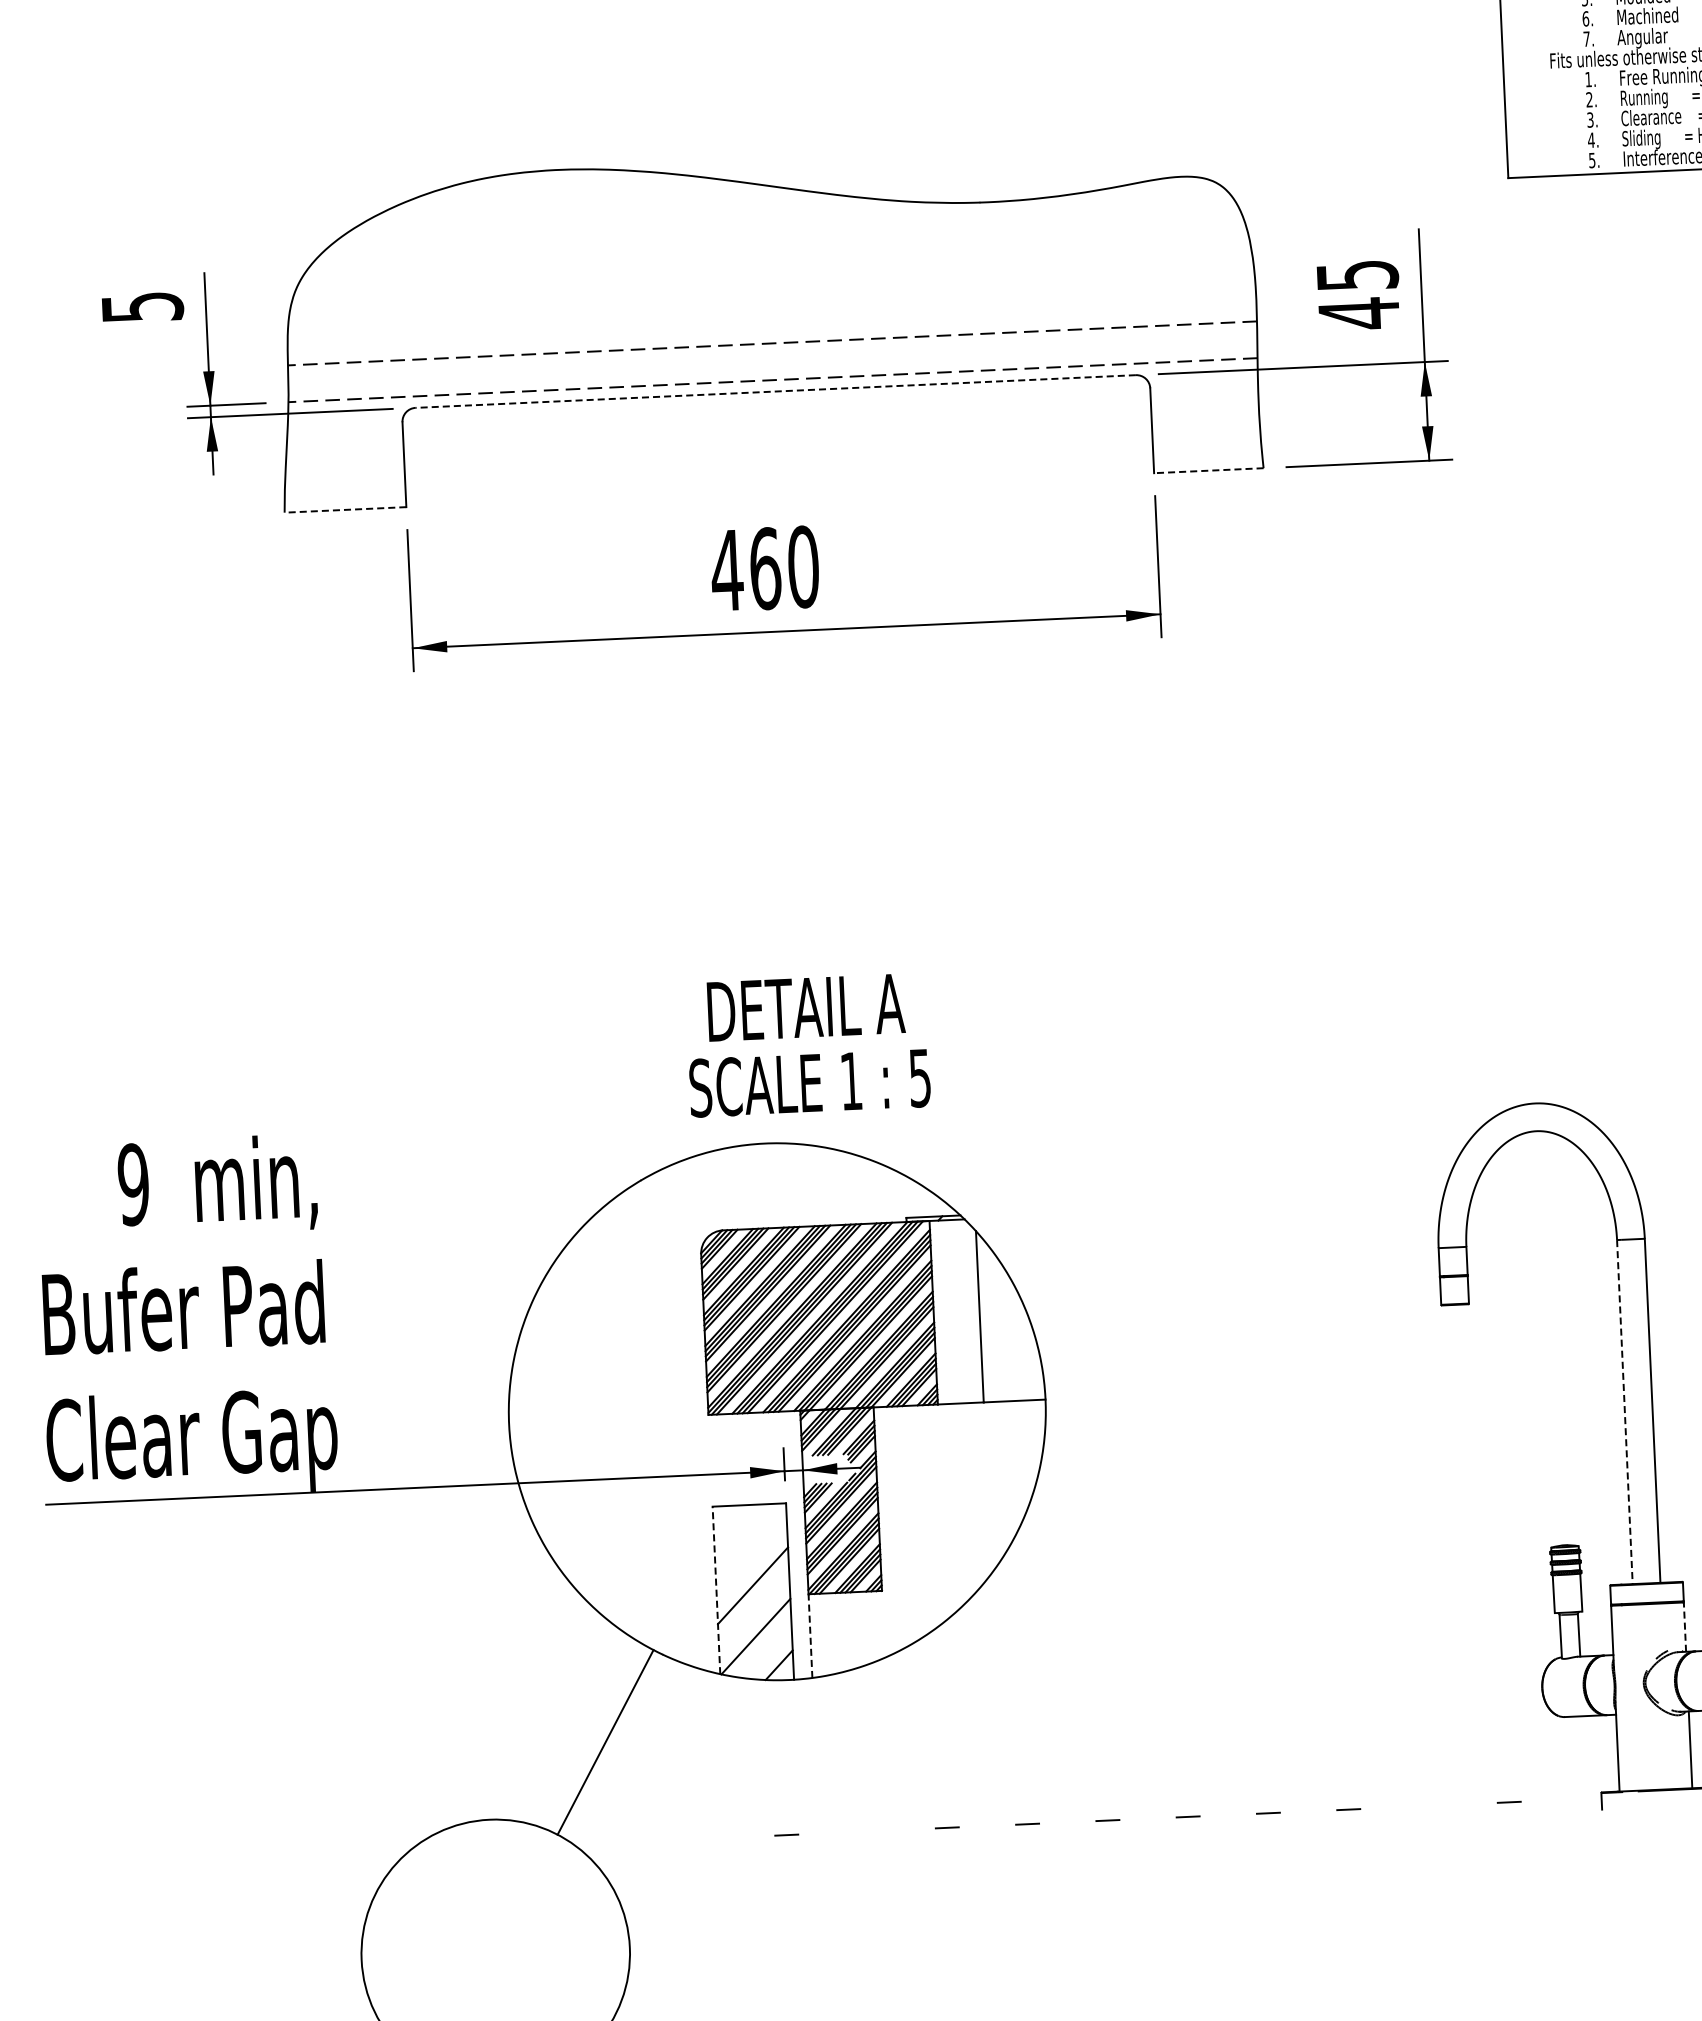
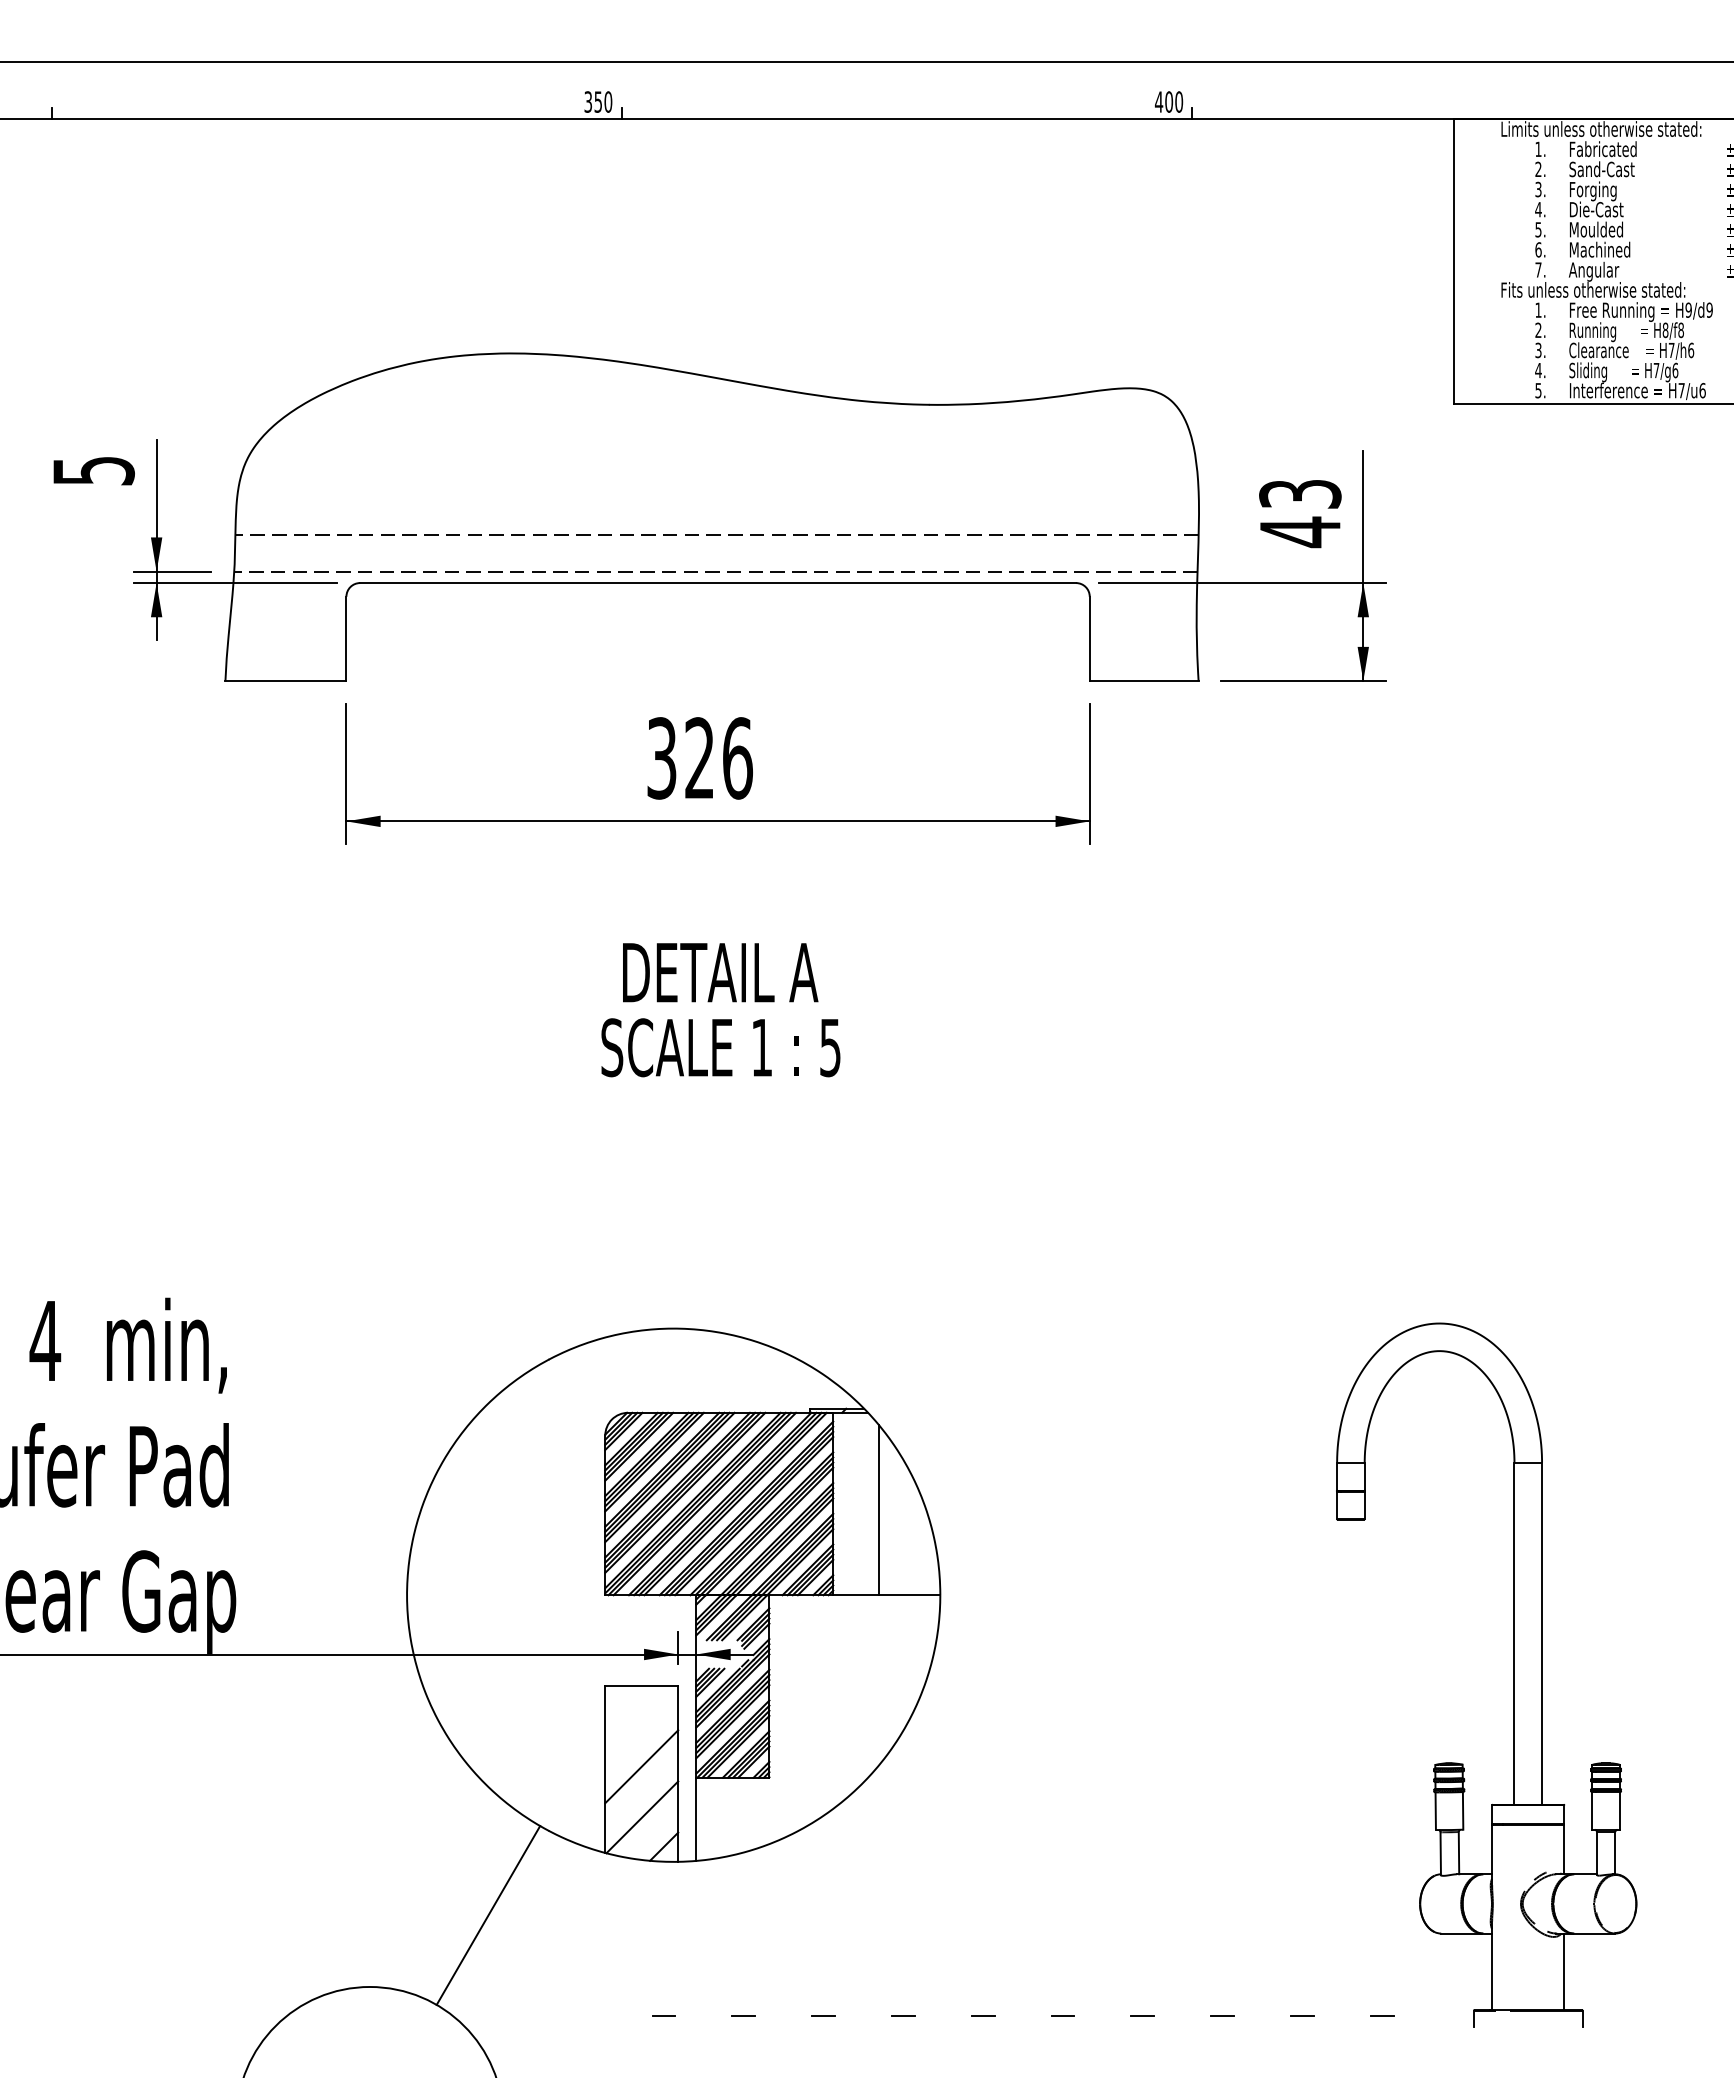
text: (1357, 275) -> (1300, 494), 45 -> 43
line: (776, 391) -> (718, 583), dashed -> solid
line: (1208, 471) -> (1143, 681), dashed -> solid
line: (345, 510) -> (285, 681), dashed -> solid
text: (765, 568) -> (699, 758), 460 -> 326
text: (807, 1045) -> (720, 1010), moved
text: (133, 1184) -> (45, 1340), 9 -> 4
line: (1624, 1412) -> (1514, 1634), dashed -> solid
line: (716, 1590) -> (605, 1769), dashed -> solid
line: (1685, 1626) -> (1564, 1849), dashed -> solid
line: (810, 1636) -> (696, 1819), dashed -> solid
line: (1429, 1805) -> (1302, 2015), added
line: (866, 1831) -> (743, 2015), added

